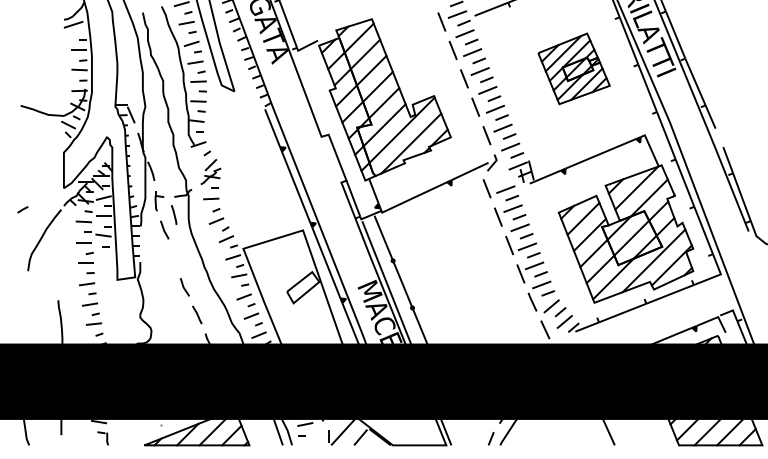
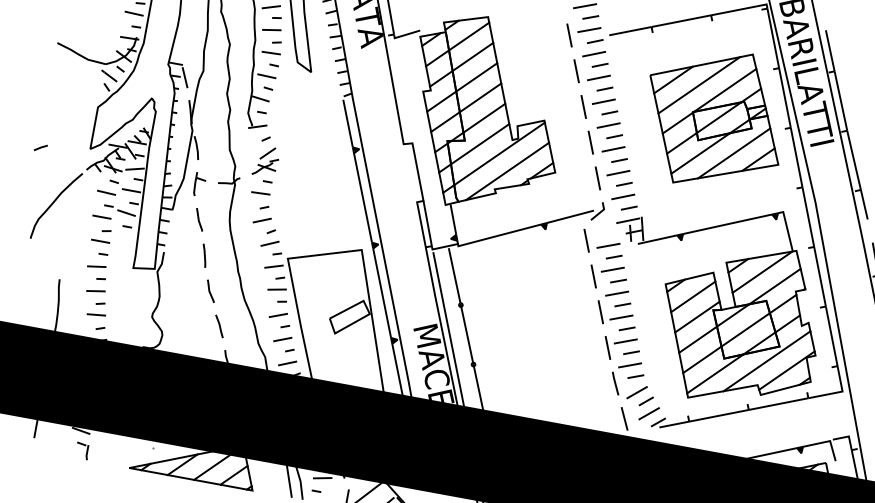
part: (573, 68) -> (713, 118), size x1.67
line: (22, 209) -> (40, 147), moved
line: (174, 214) -> (204, 255), moved

